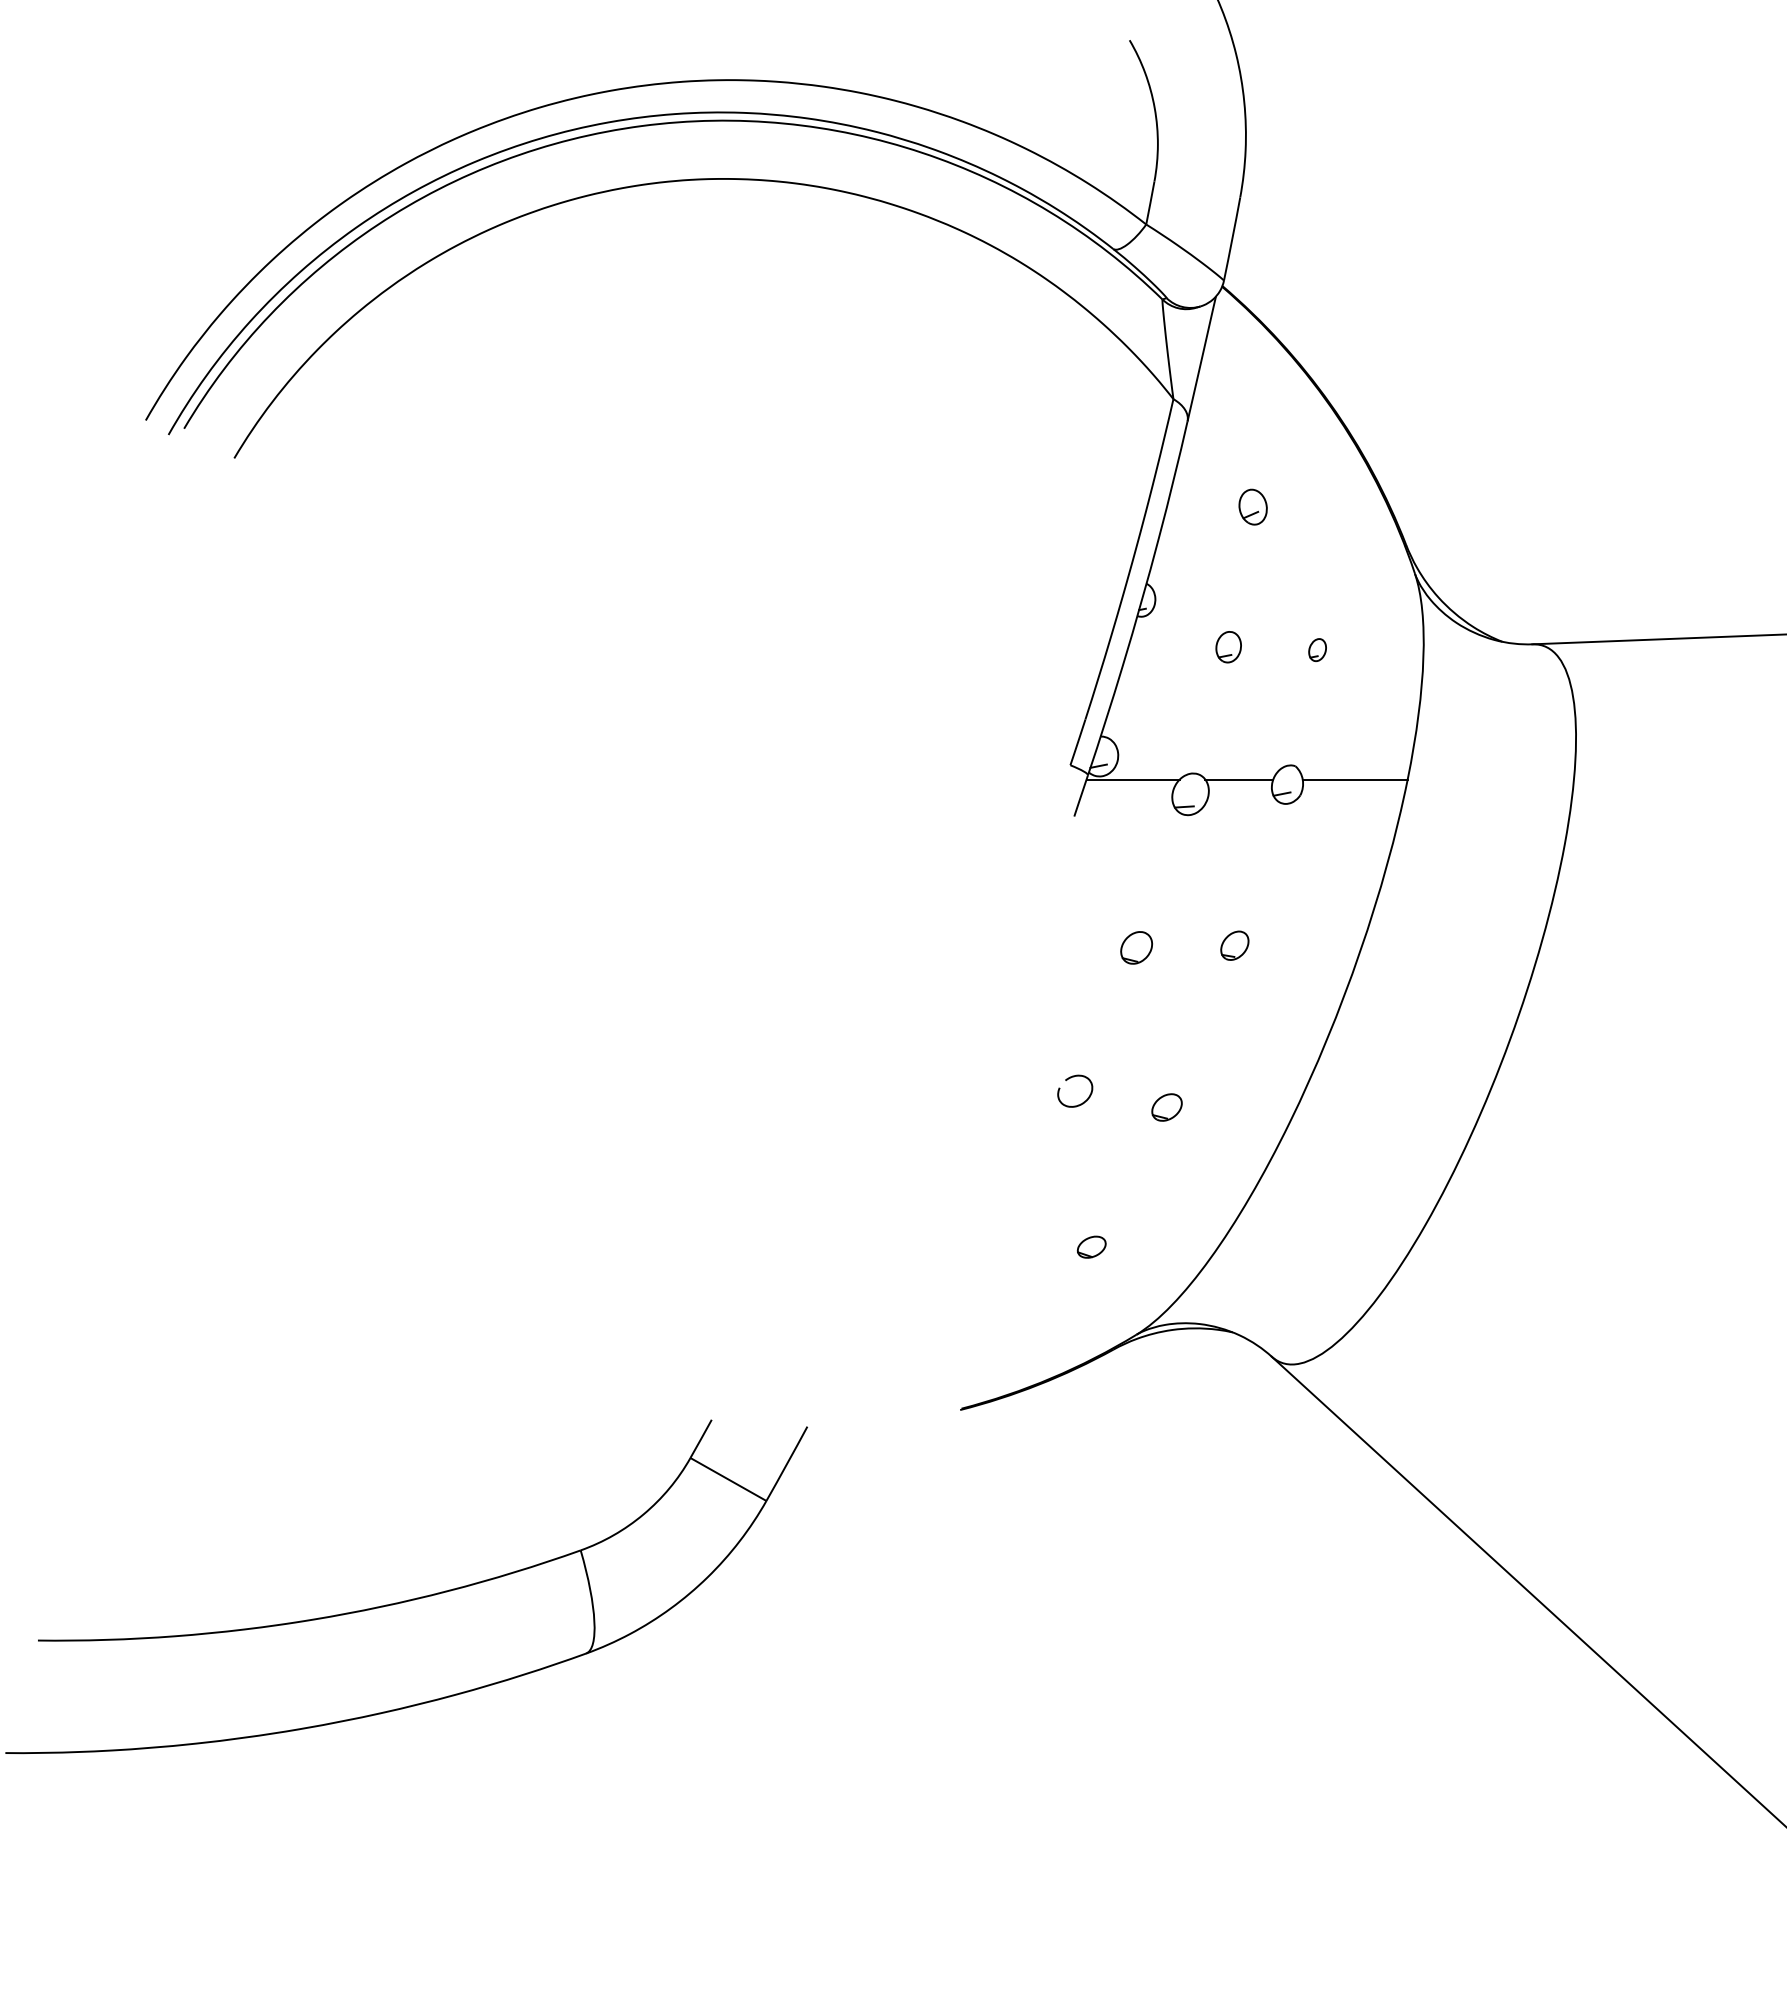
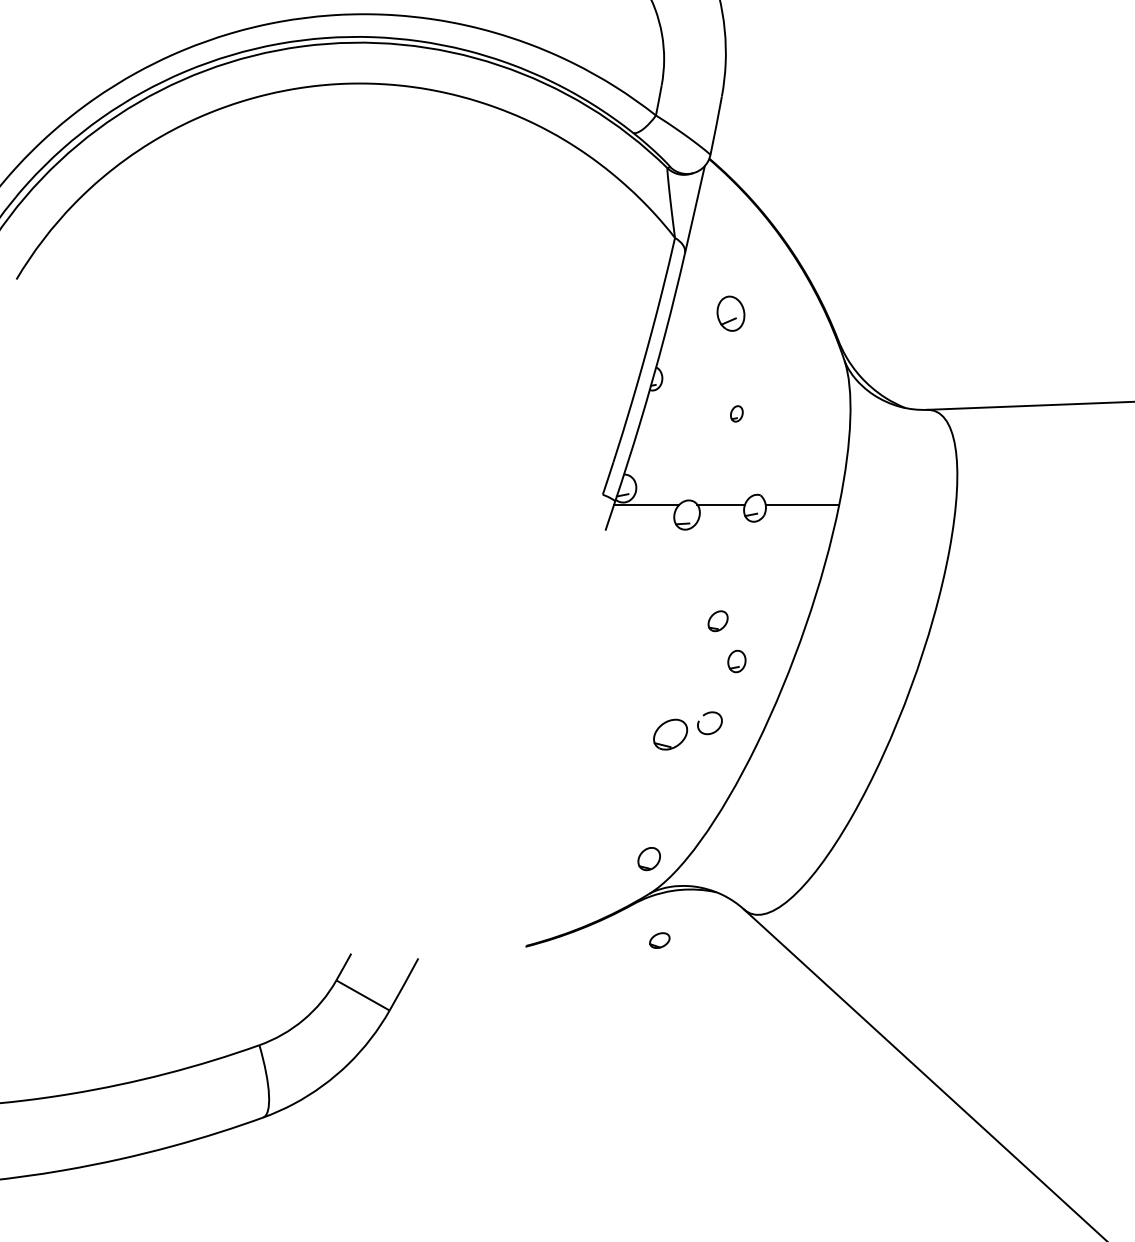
part: (1252, 506) -> (730, 313), size x1.4
part: (1228, 647) -> (736, 661), moved
part: (1317, 649) -> (736, 413), moved
part: (1136, 947) -> (649, 858), moved
curve: (1069, 1079) -> (705, 715), moved
part: (1166, 1107) -> (670, 734), size x1.6
part: (1091, 1246) -> (659, 940), moved

